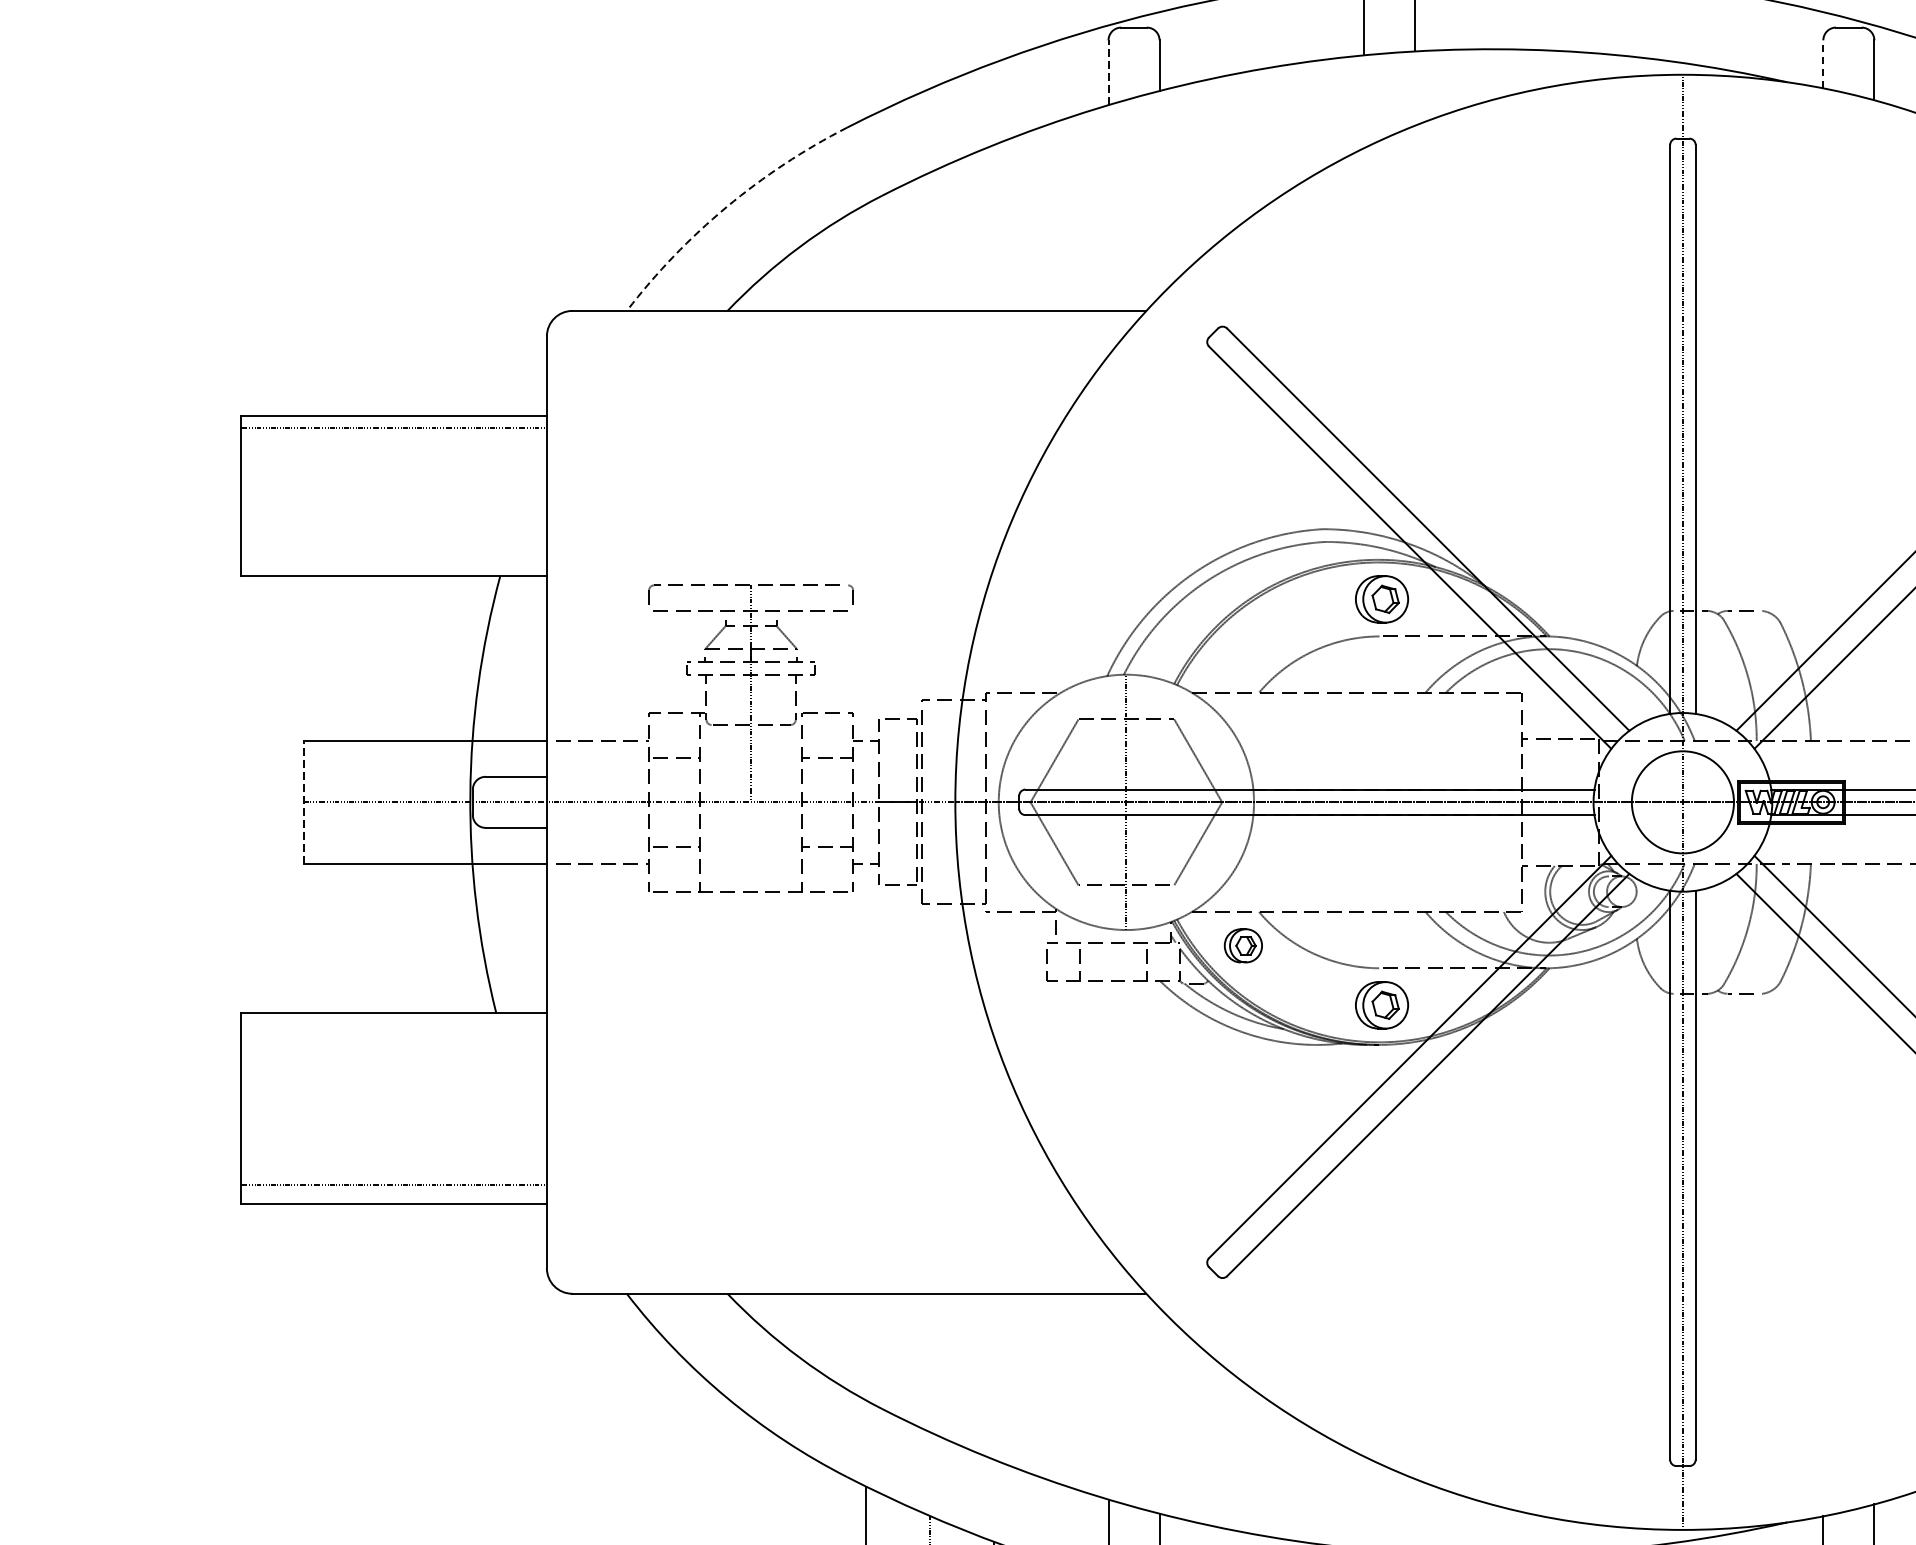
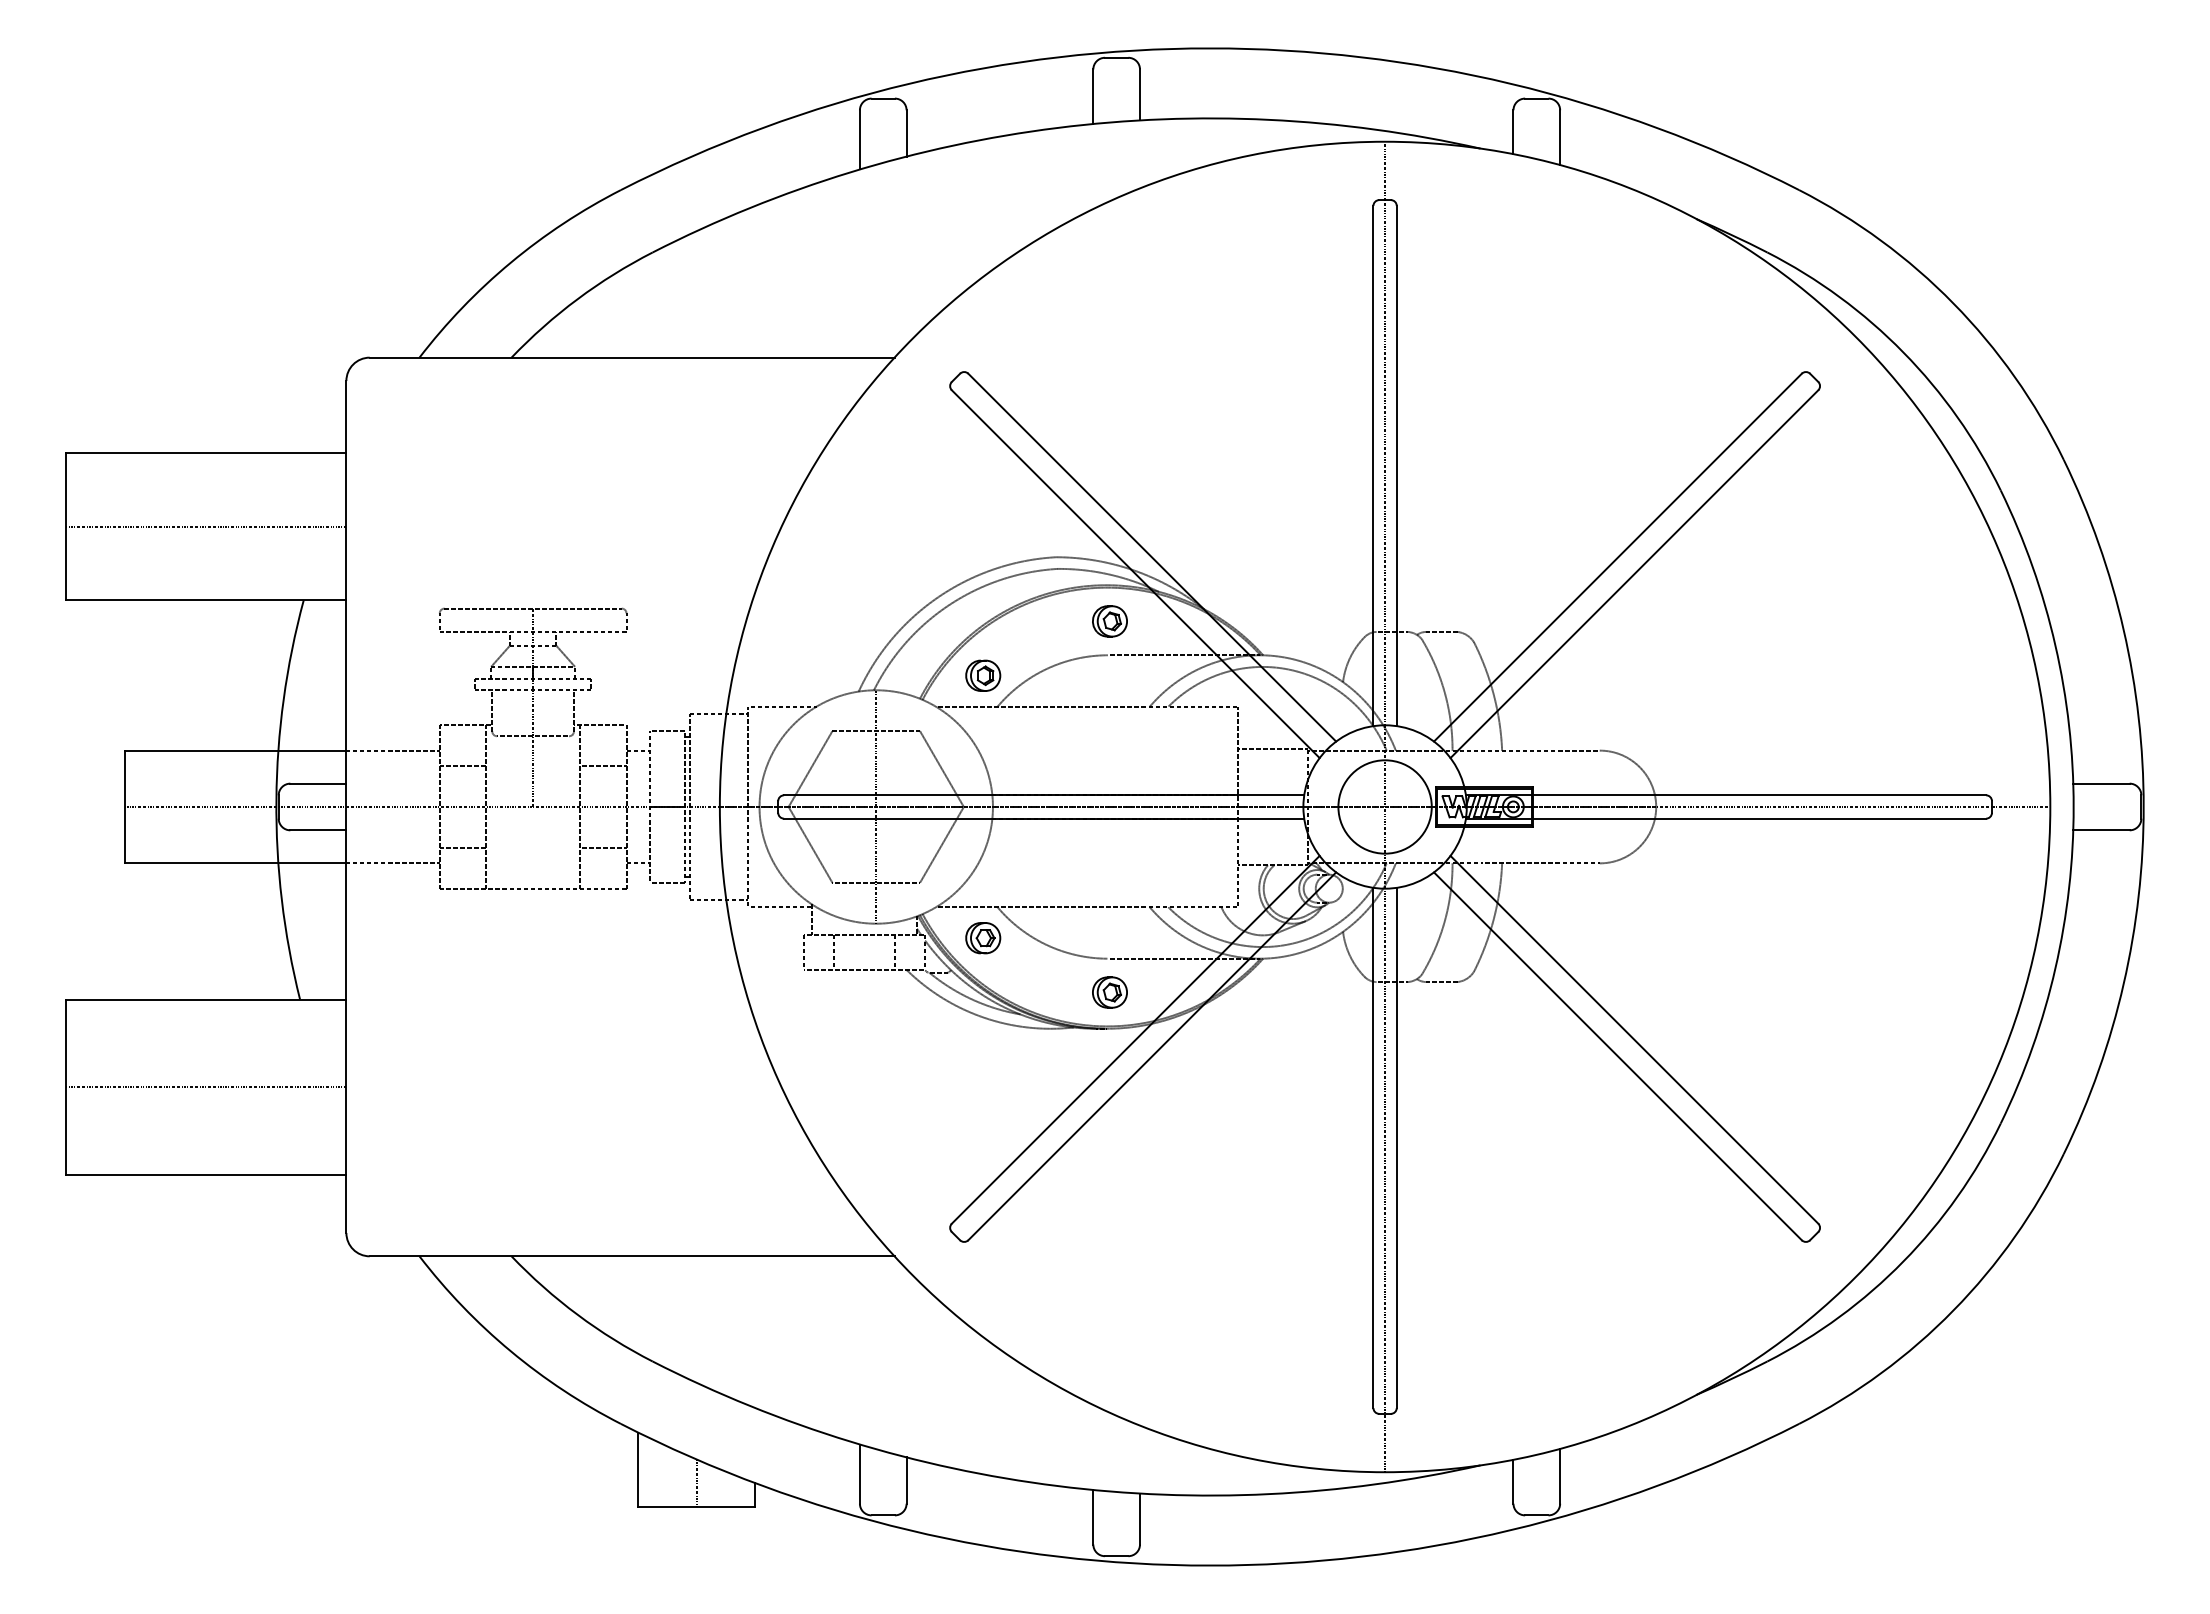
line: (1823, 64) -> (1513, 132), dashed -> solid
line: (1108, 72) -> (859, 139), dashed -> solid
arc: (726, 206) -> (510, 262), dashed -> solid
line: (393, 427) -> (206, 526), moved
part: (1381, 599) -> (1109, 621), size x0.71
part: (1243, 658) -> (983, 675), added
line: (304, 801) -> (124, 806), dashed -> solid
part: (1381, 1005) -> (1109, 992), size x0.71
line: (393, 1185) -> (206, 1087), moved

